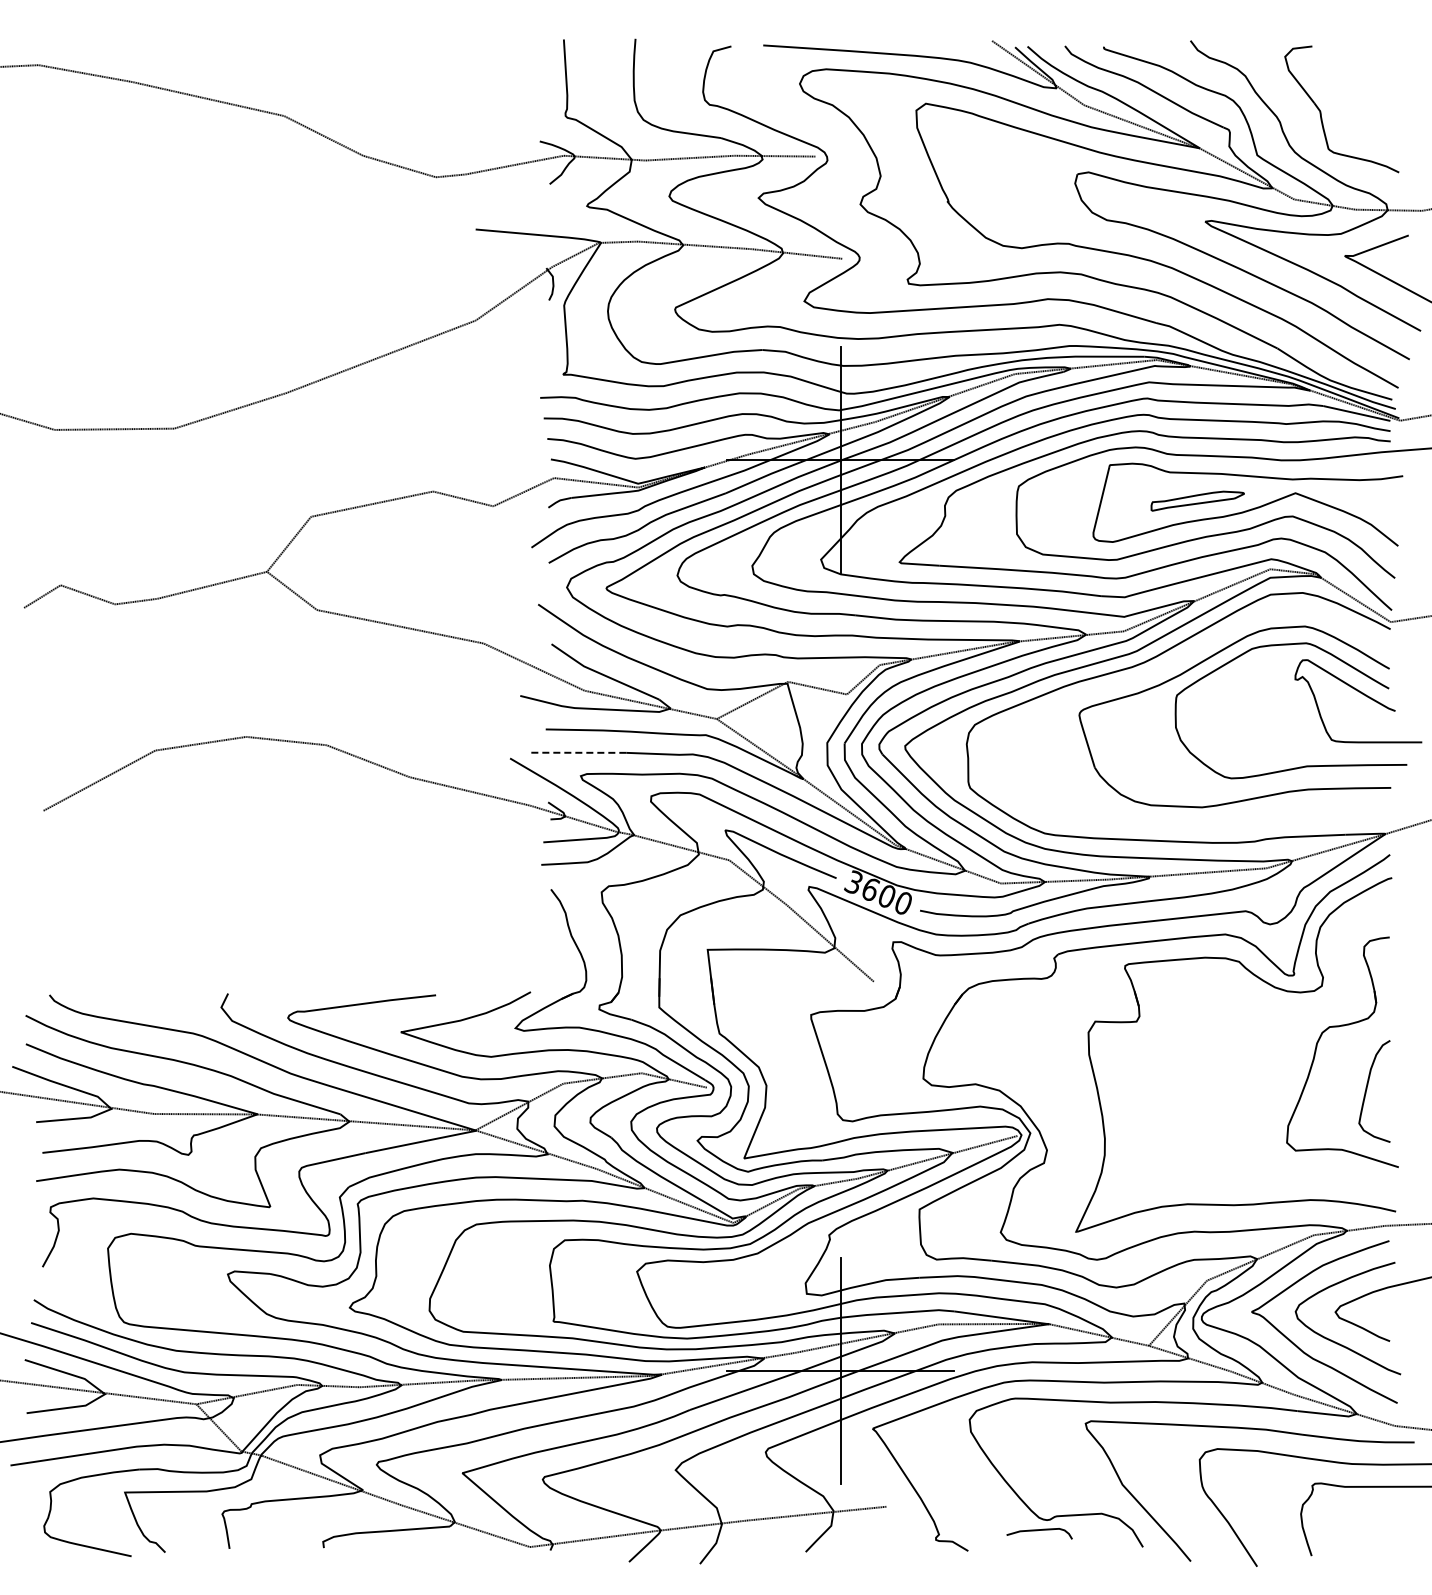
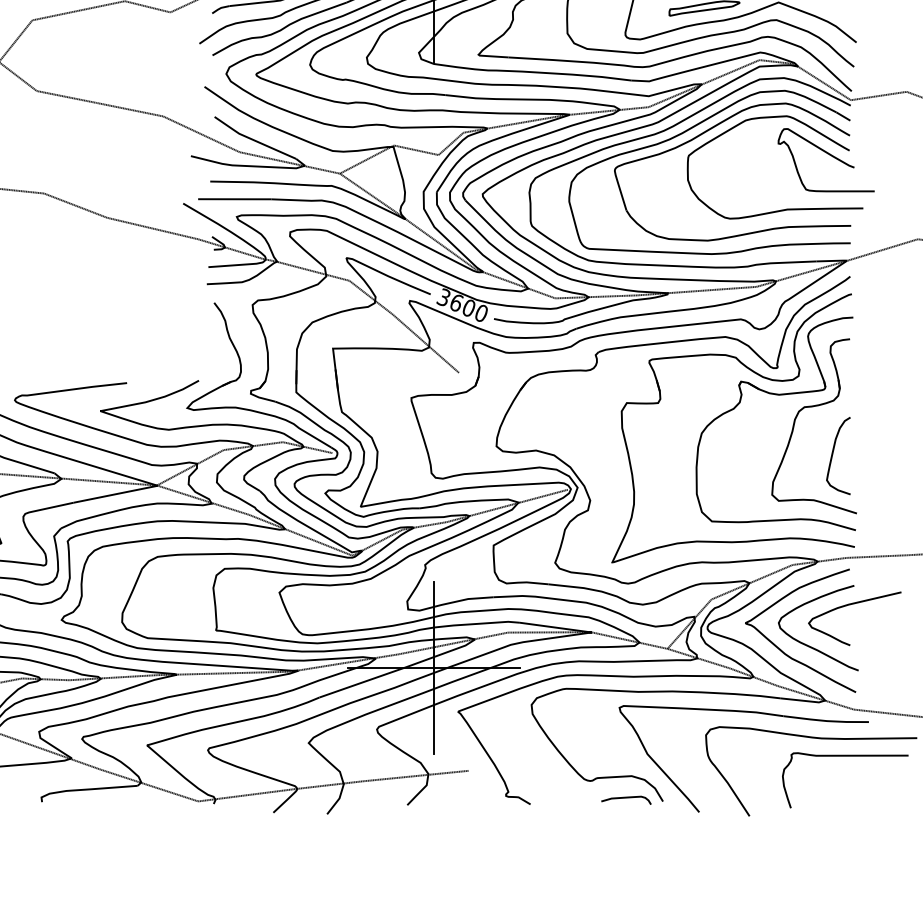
part: (1176, 662) -> (688, 130), added
line: (577, 752) -> (234, 199), dashed -> solid
part: (1292, 1011) -> (776, 395), added
curve: (1037, 1531) -> (624, 798), moved

